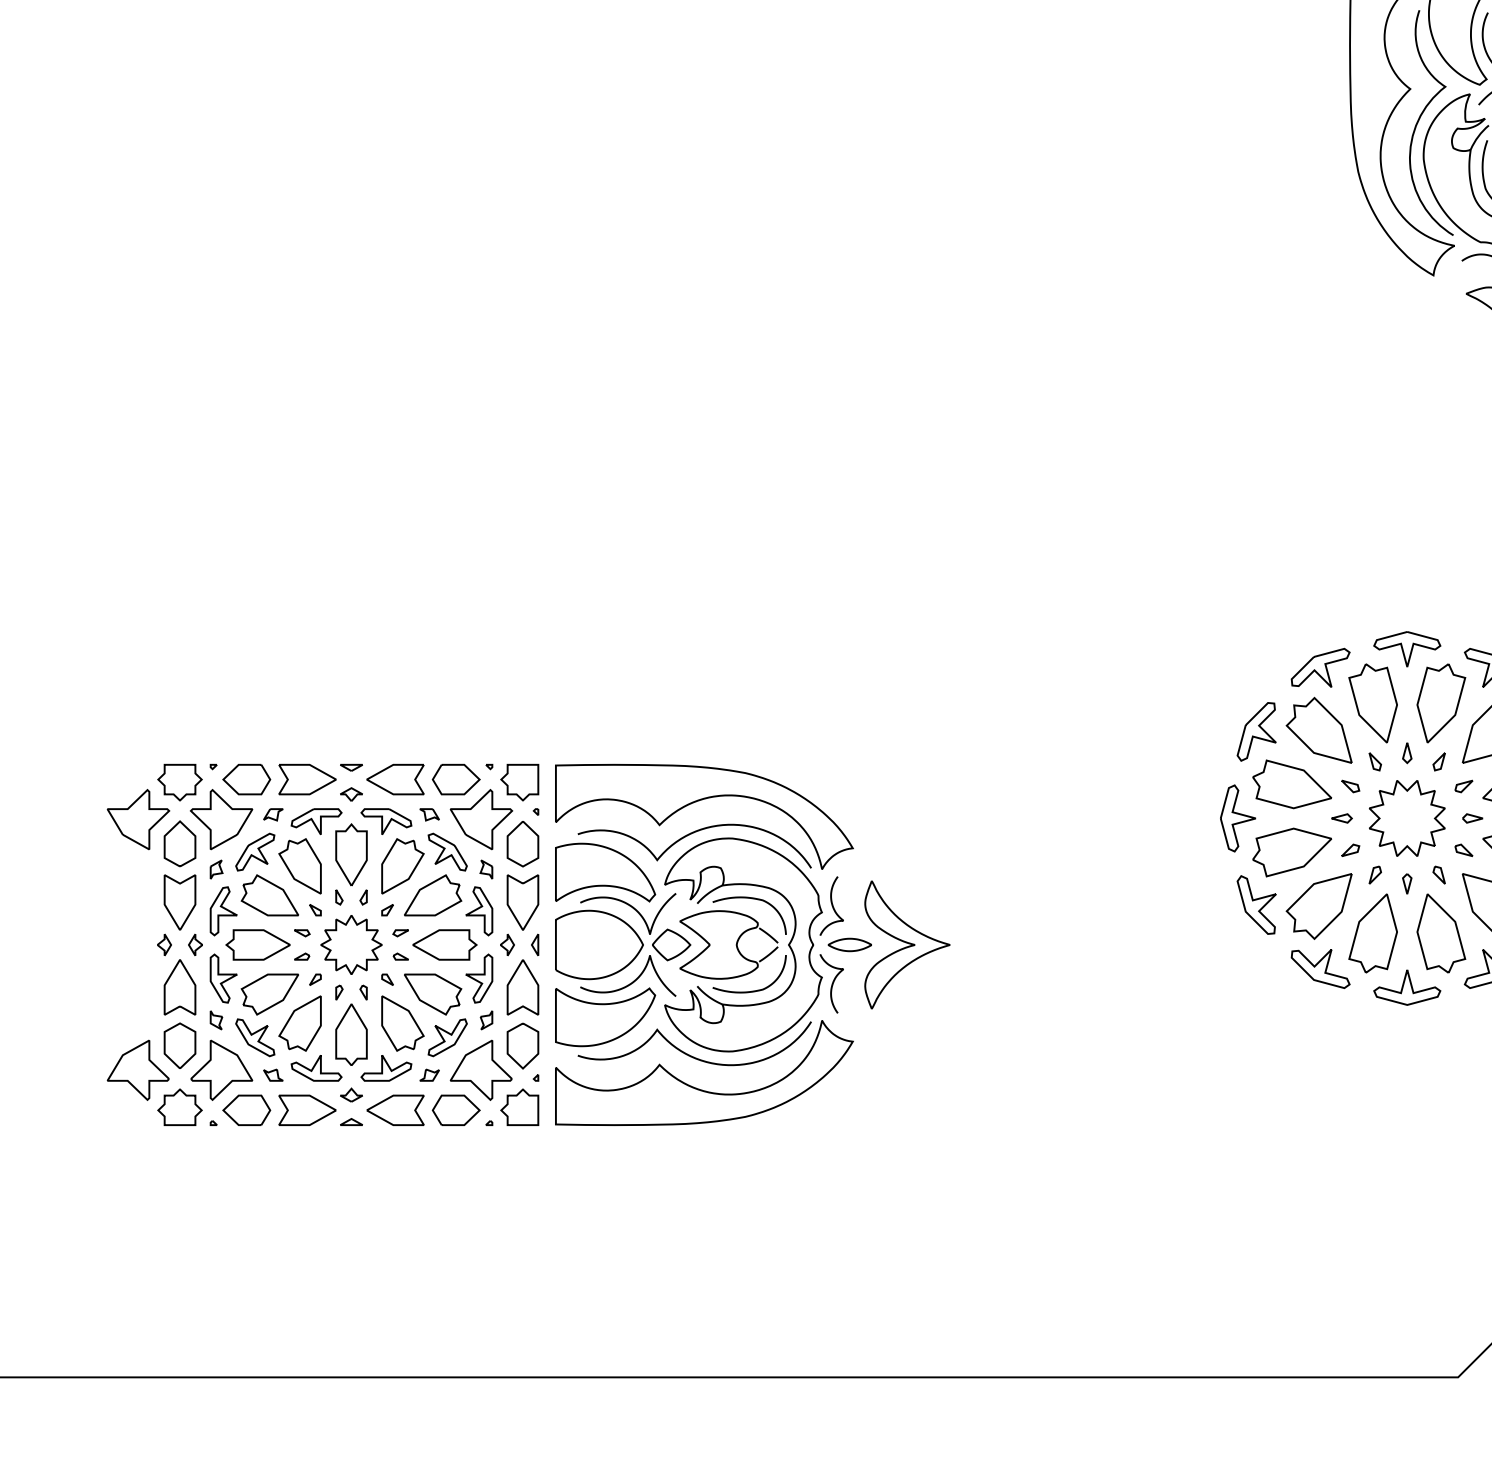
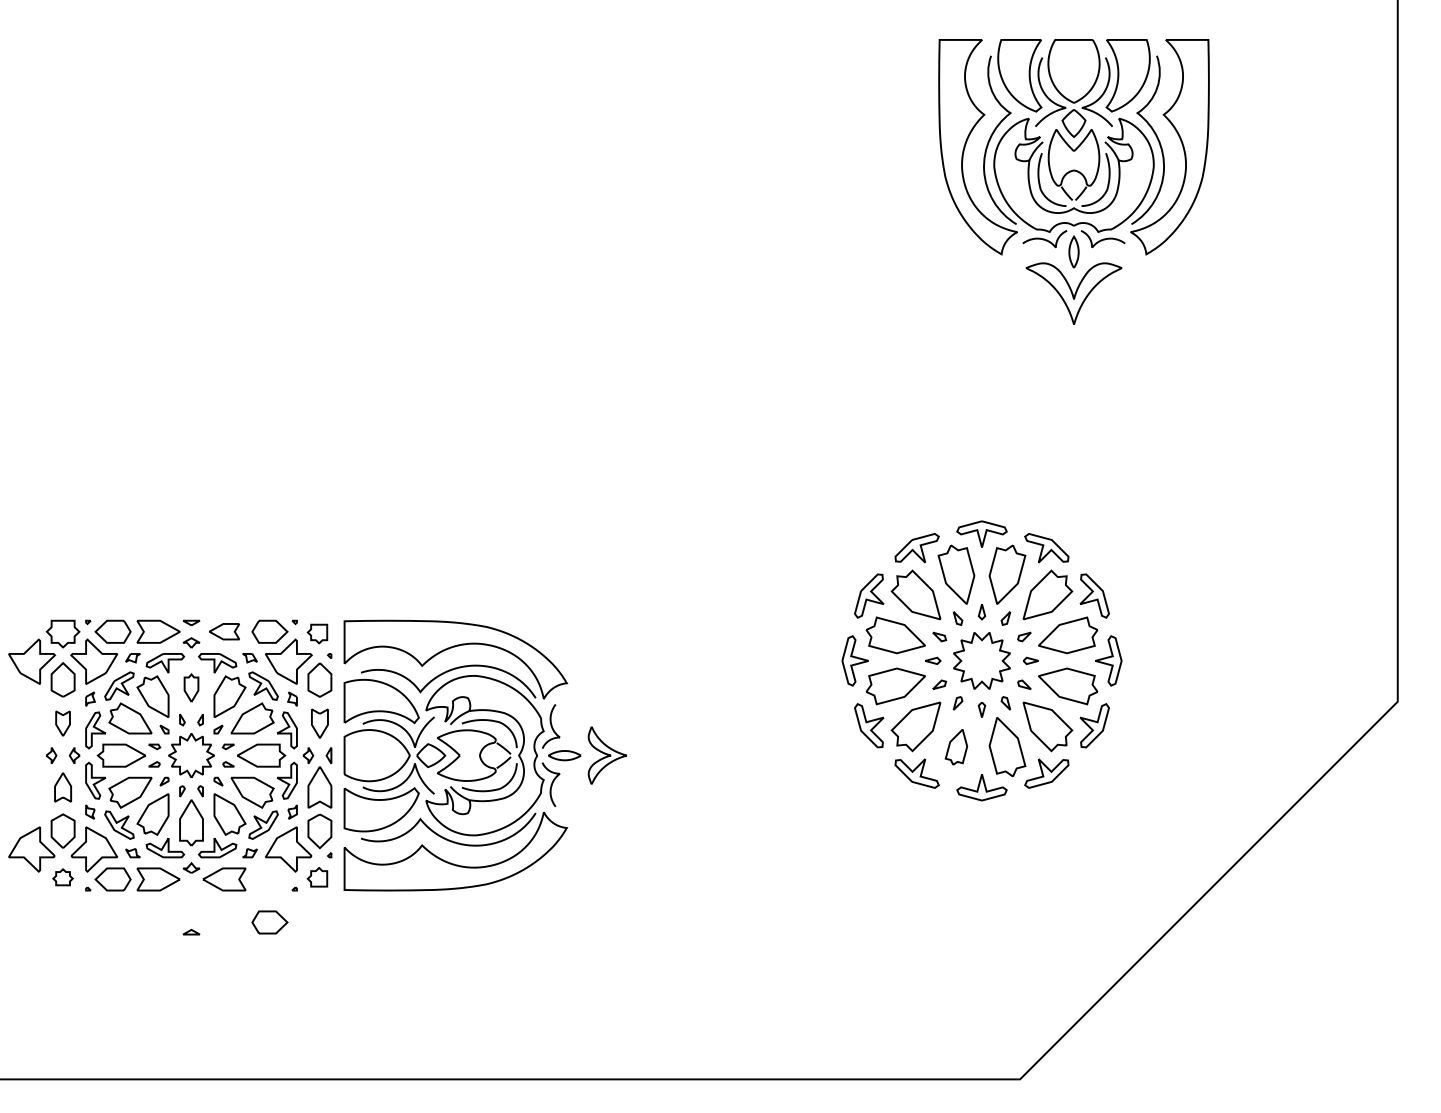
part: (395, 779) -> (224, 631), size x0.7
part: (519, 781) -> (317, 633), size x0.7
part: (351, 853) -> (191, 687), size x0.6
part: (179, 902) -> (62, 723), size x0.6
part: (522, 902) -> (319, 723), size x0.7
part: (1373, 934) -> (956, 747), size x0.6
part: (907, 944) -> (607, 755), size x0.6
part: (179, 987) -> (62, 787), size x0.7
part: (179, 1107) -> (62, 877), size x0.6
part: (519, 1107) -> (317, 877), size x0.7
part: (455, 1110) -> (269, 922), moved
part: (351, 1122) -> (191, 932), moved

